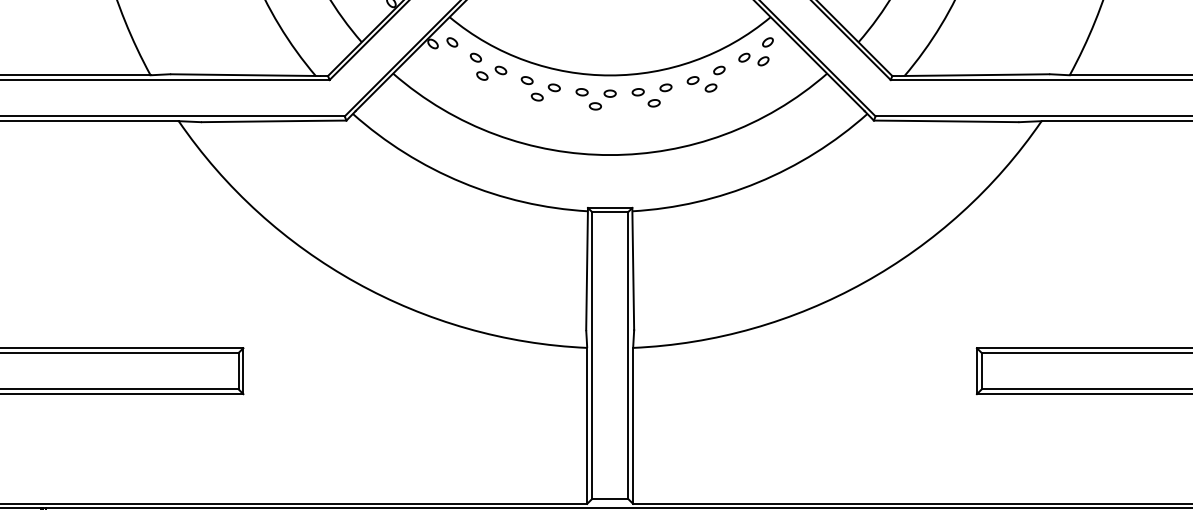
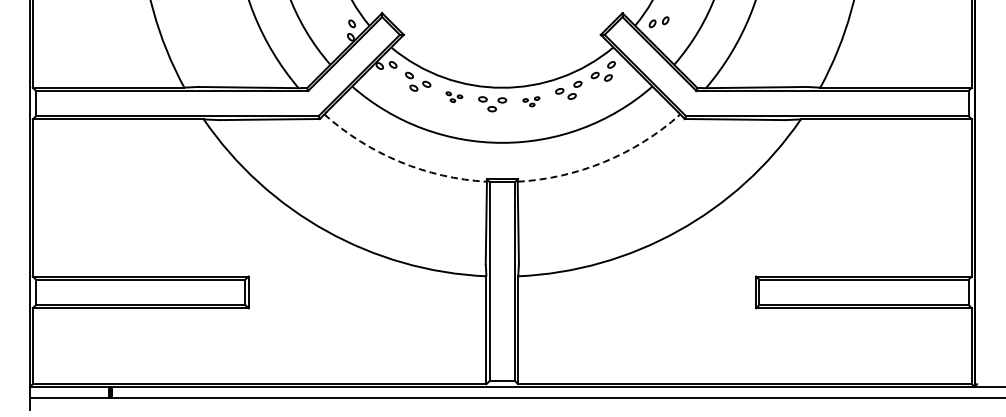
part: (541, 89) -> (454, 97), size x0.6
part: (652, 95) -> (531, 101), size x0.6
arc: (461, 181) -> (399, 161), solid -> dashed
arc: (757, 181) -> (604, 161), solid -> dashed

